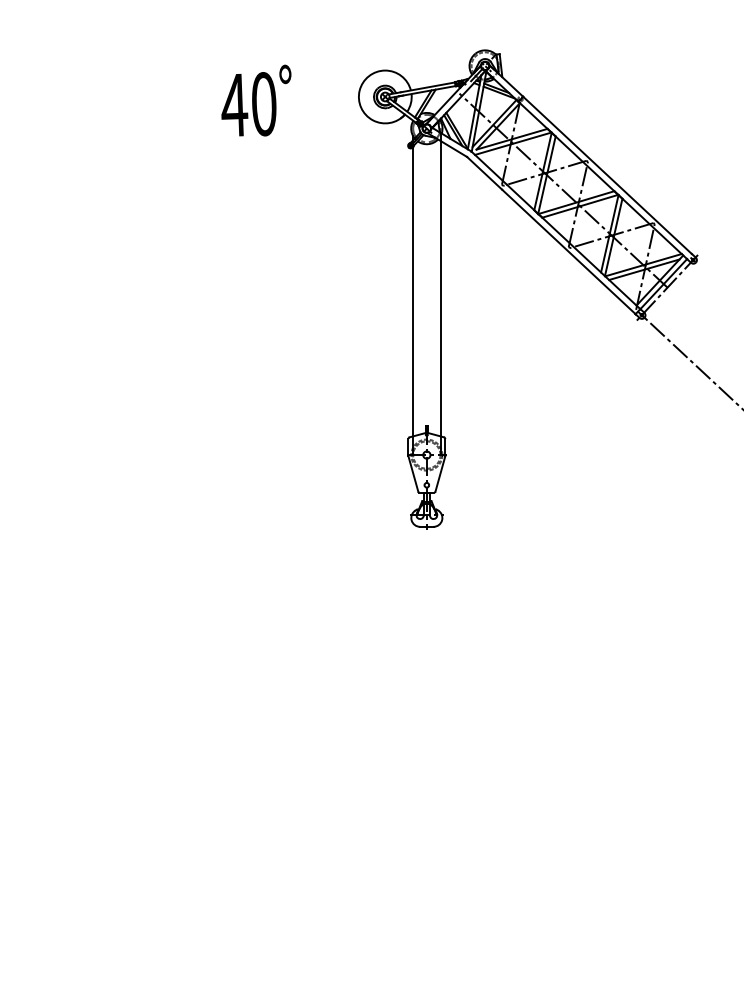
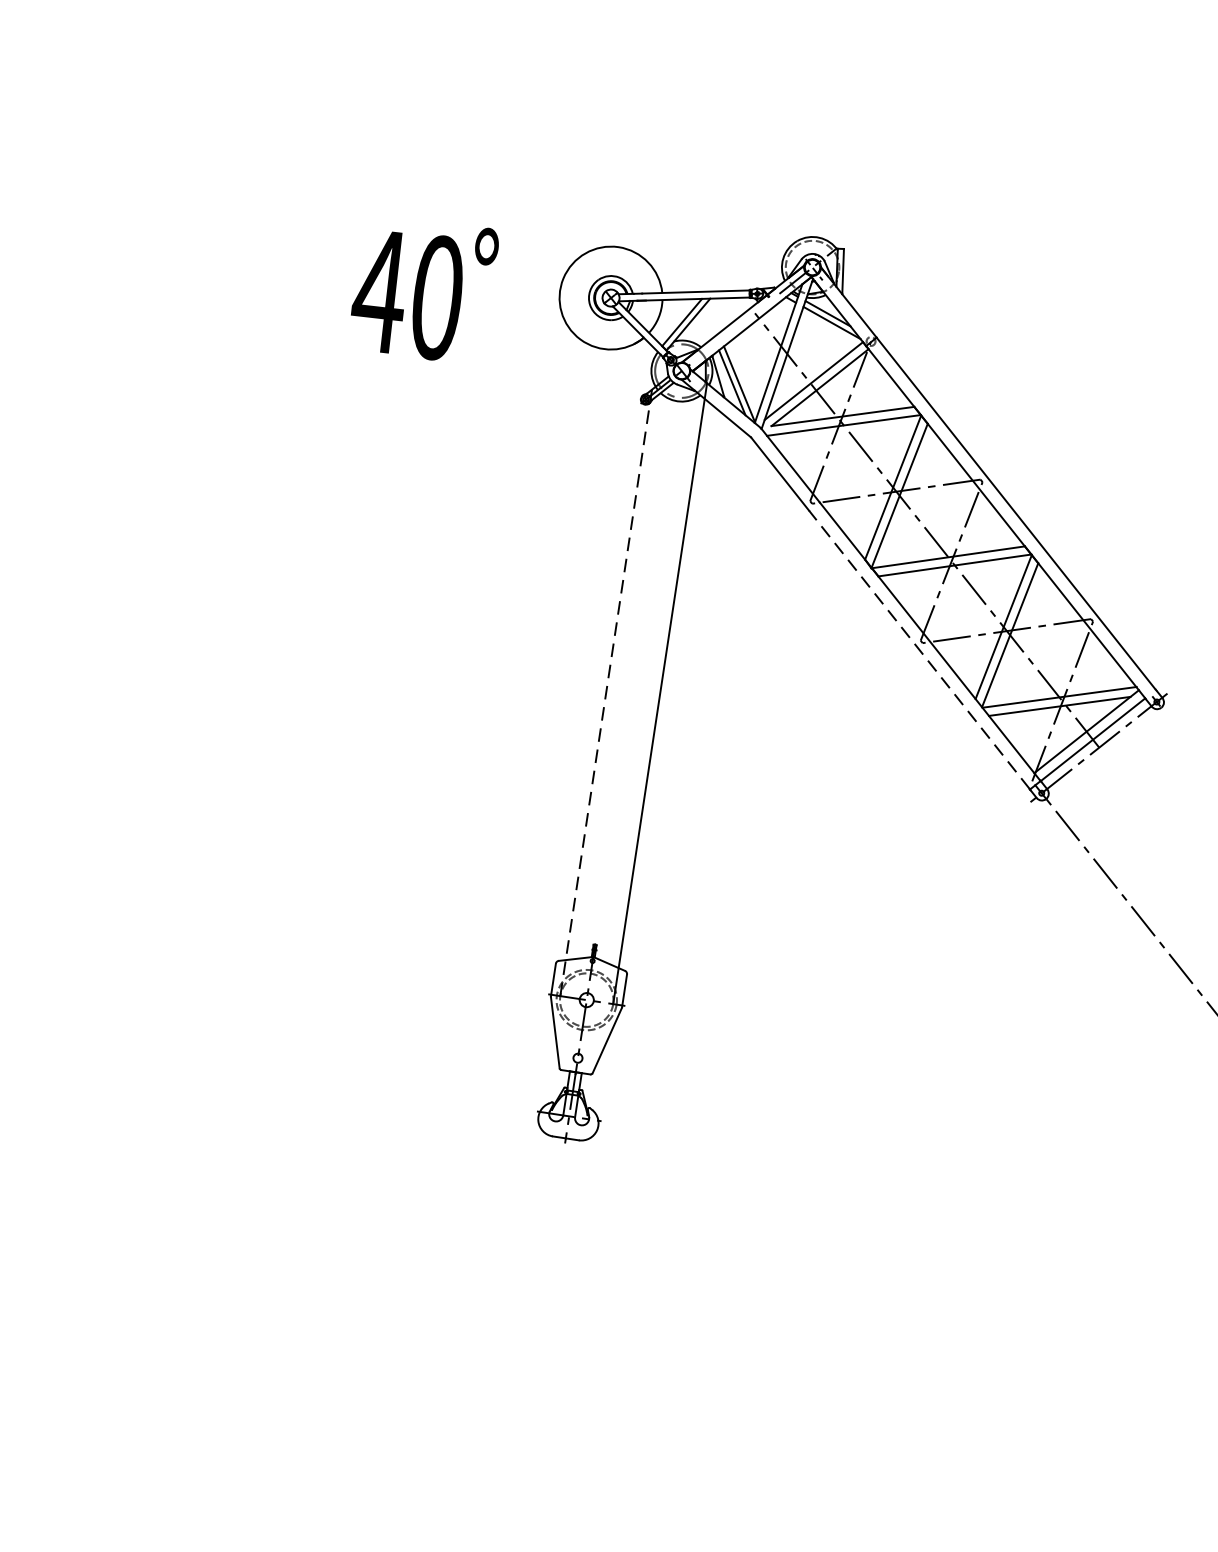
text: (256, 100) -> (423, 288), moved
line: (568, 251) -> (918, 649), solid -> dashed
line: (413, 295) -> (607, 688), solid -> dashed

